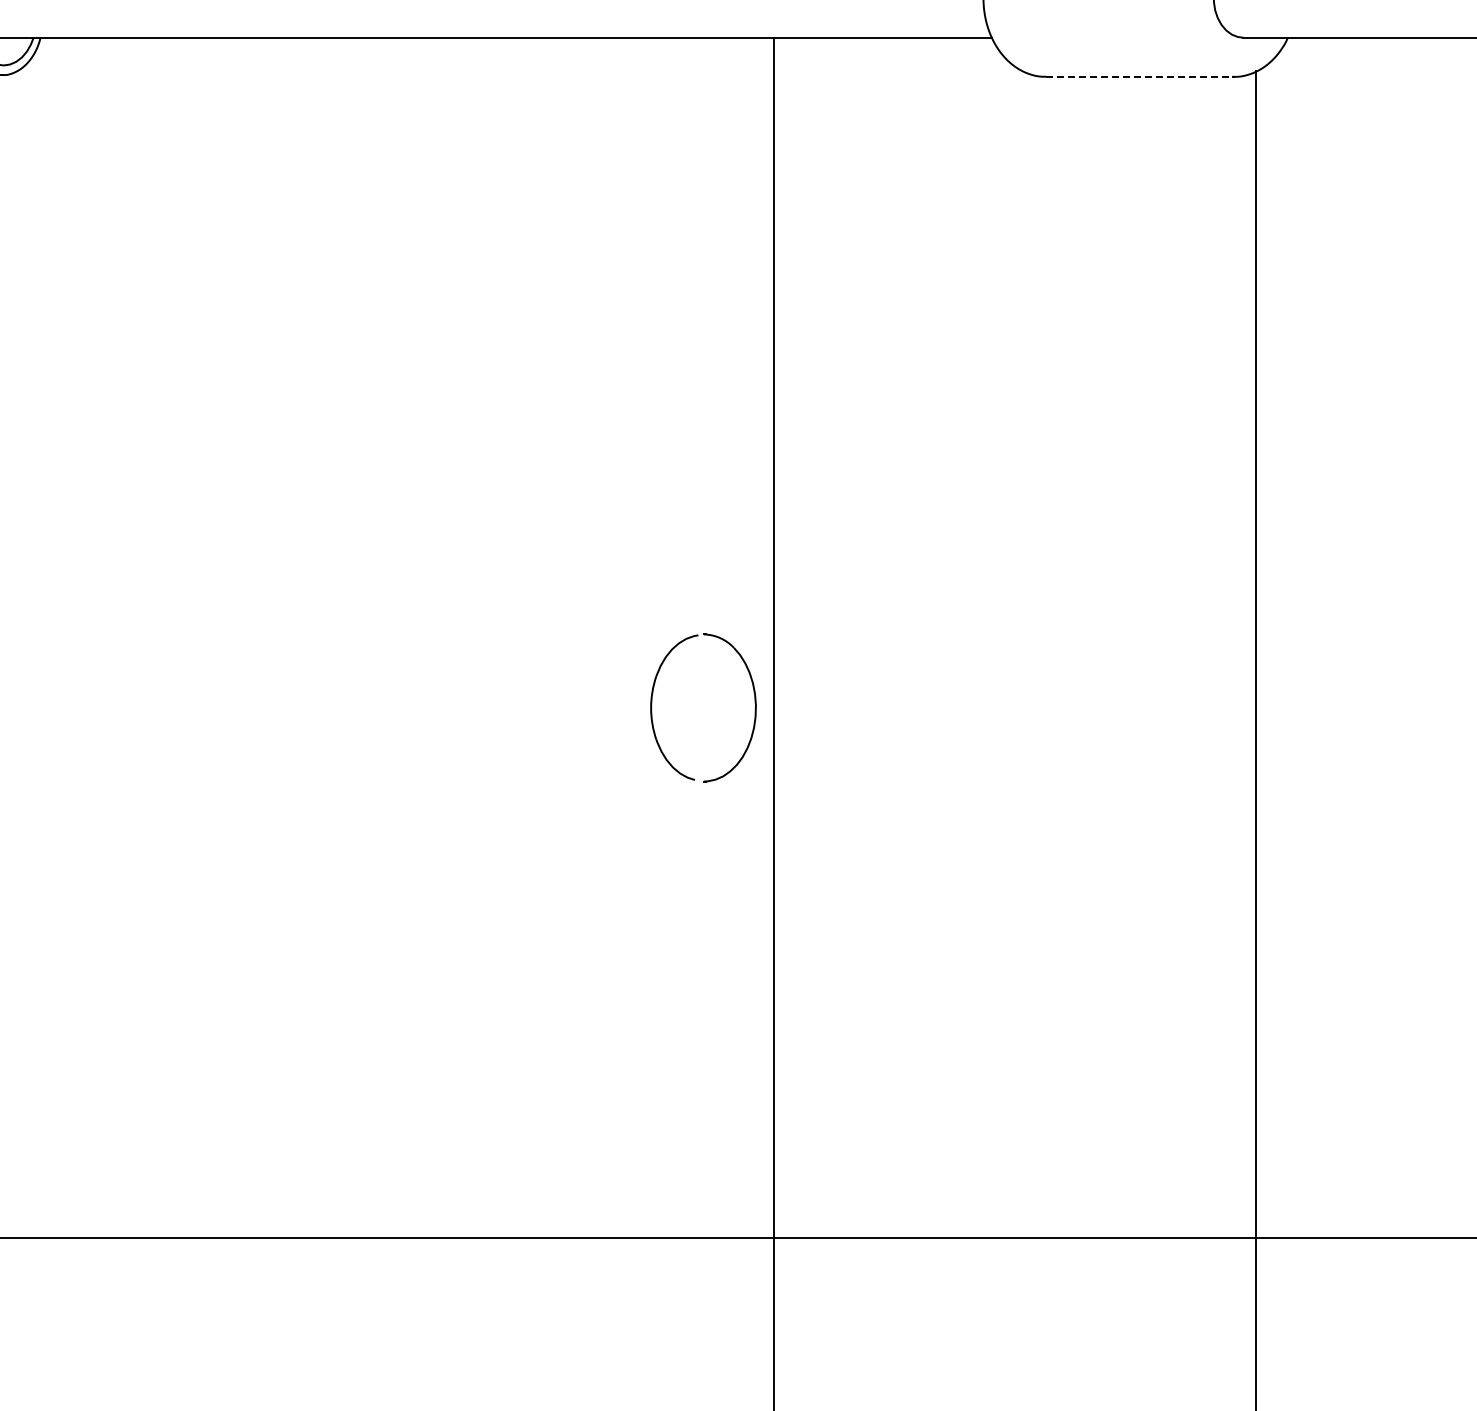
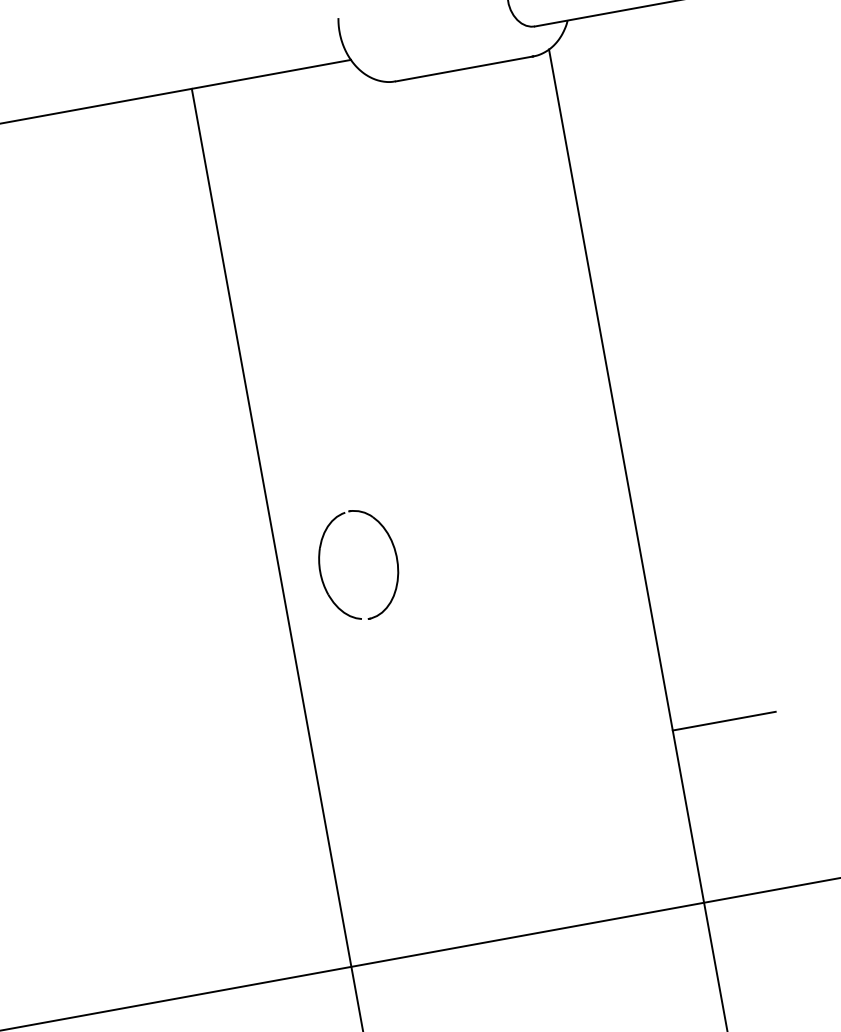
line: (1139, 76) -> (464, 68), dashed -> solid
part: (652, 707) -> (321, 571), moved
line: (1326, 1002) -> (724, 721), added

